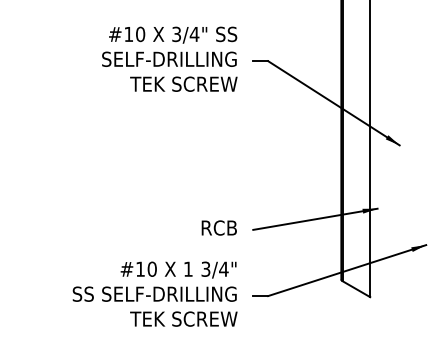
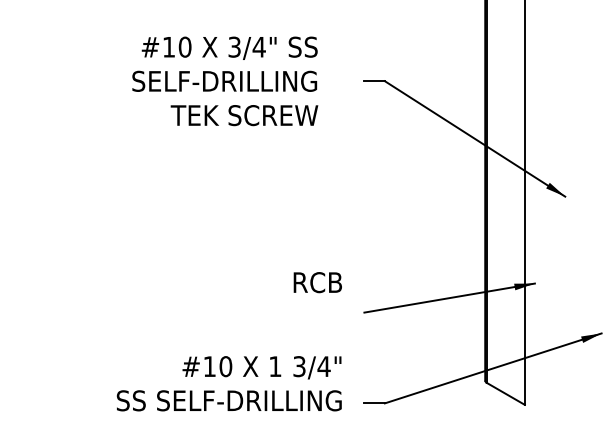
text: (169, 58) -> (224, 80), moved
text: (218, 227) -> (316, 281), moved

